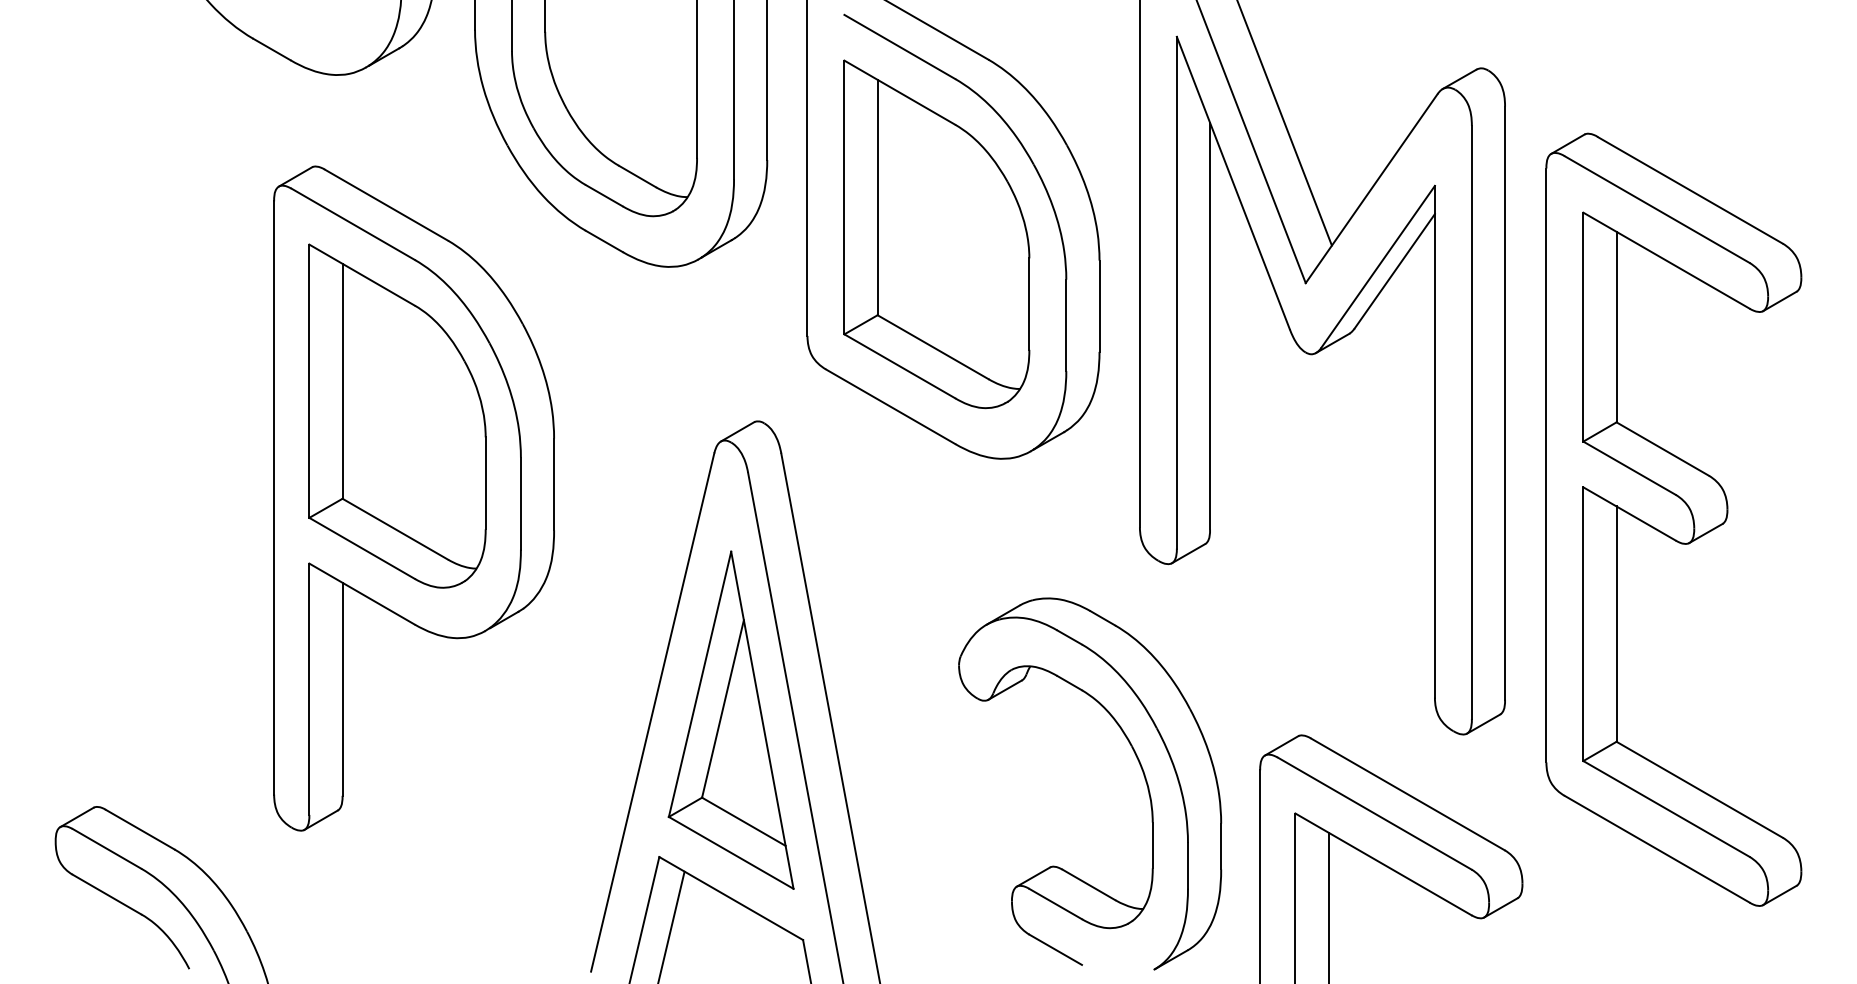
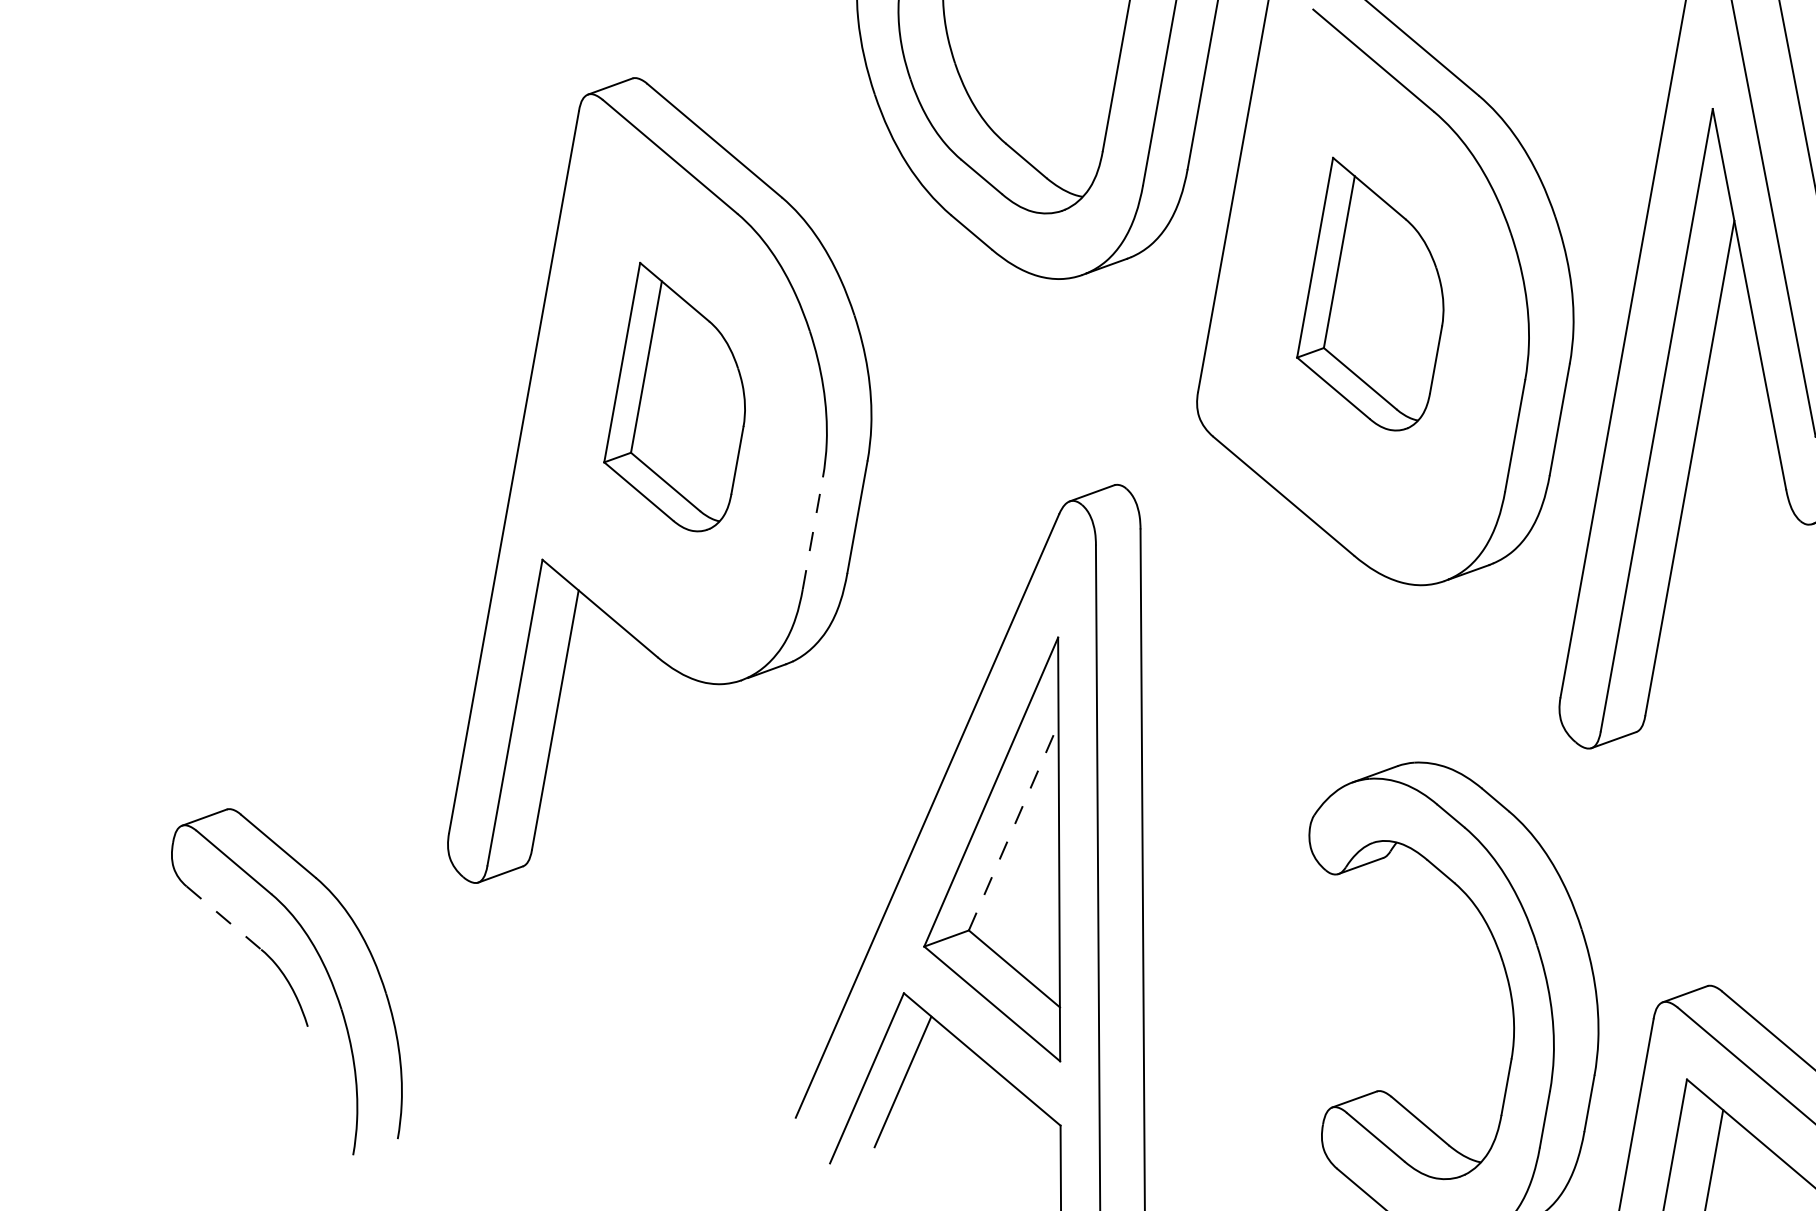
part: (936, 234) -> (1377, 296), size x0.6
part: (397, 415) -> (682, 398), size x0.6
line: (520, 503) -> (812, 532), solid -> dashed
line: (723, 708) -> (1014, 826), solid -> dashed
line: (106, 894) -> (223, 917), solid -> dashed

